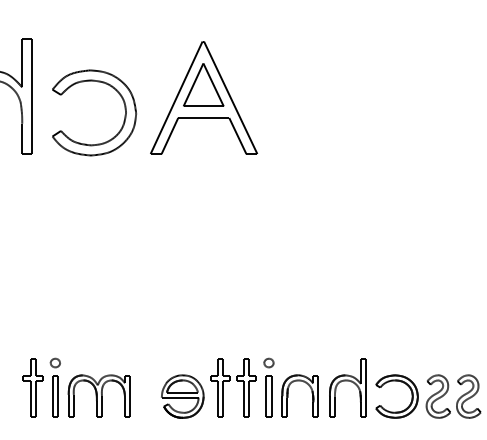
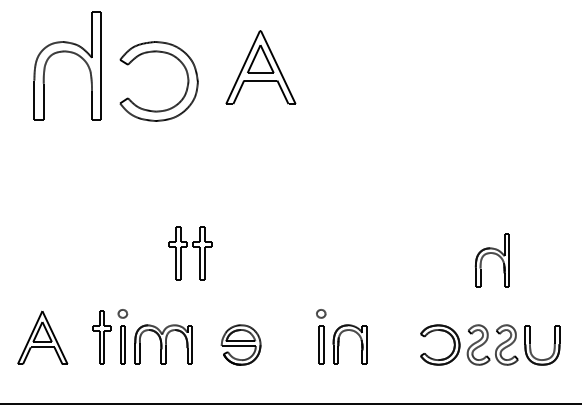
part: (203, 97) -> (260, 67), size x0.7
part: (236, 382) -> (193, 247), moved
part: (348, 382) -> (493, 254), moved

